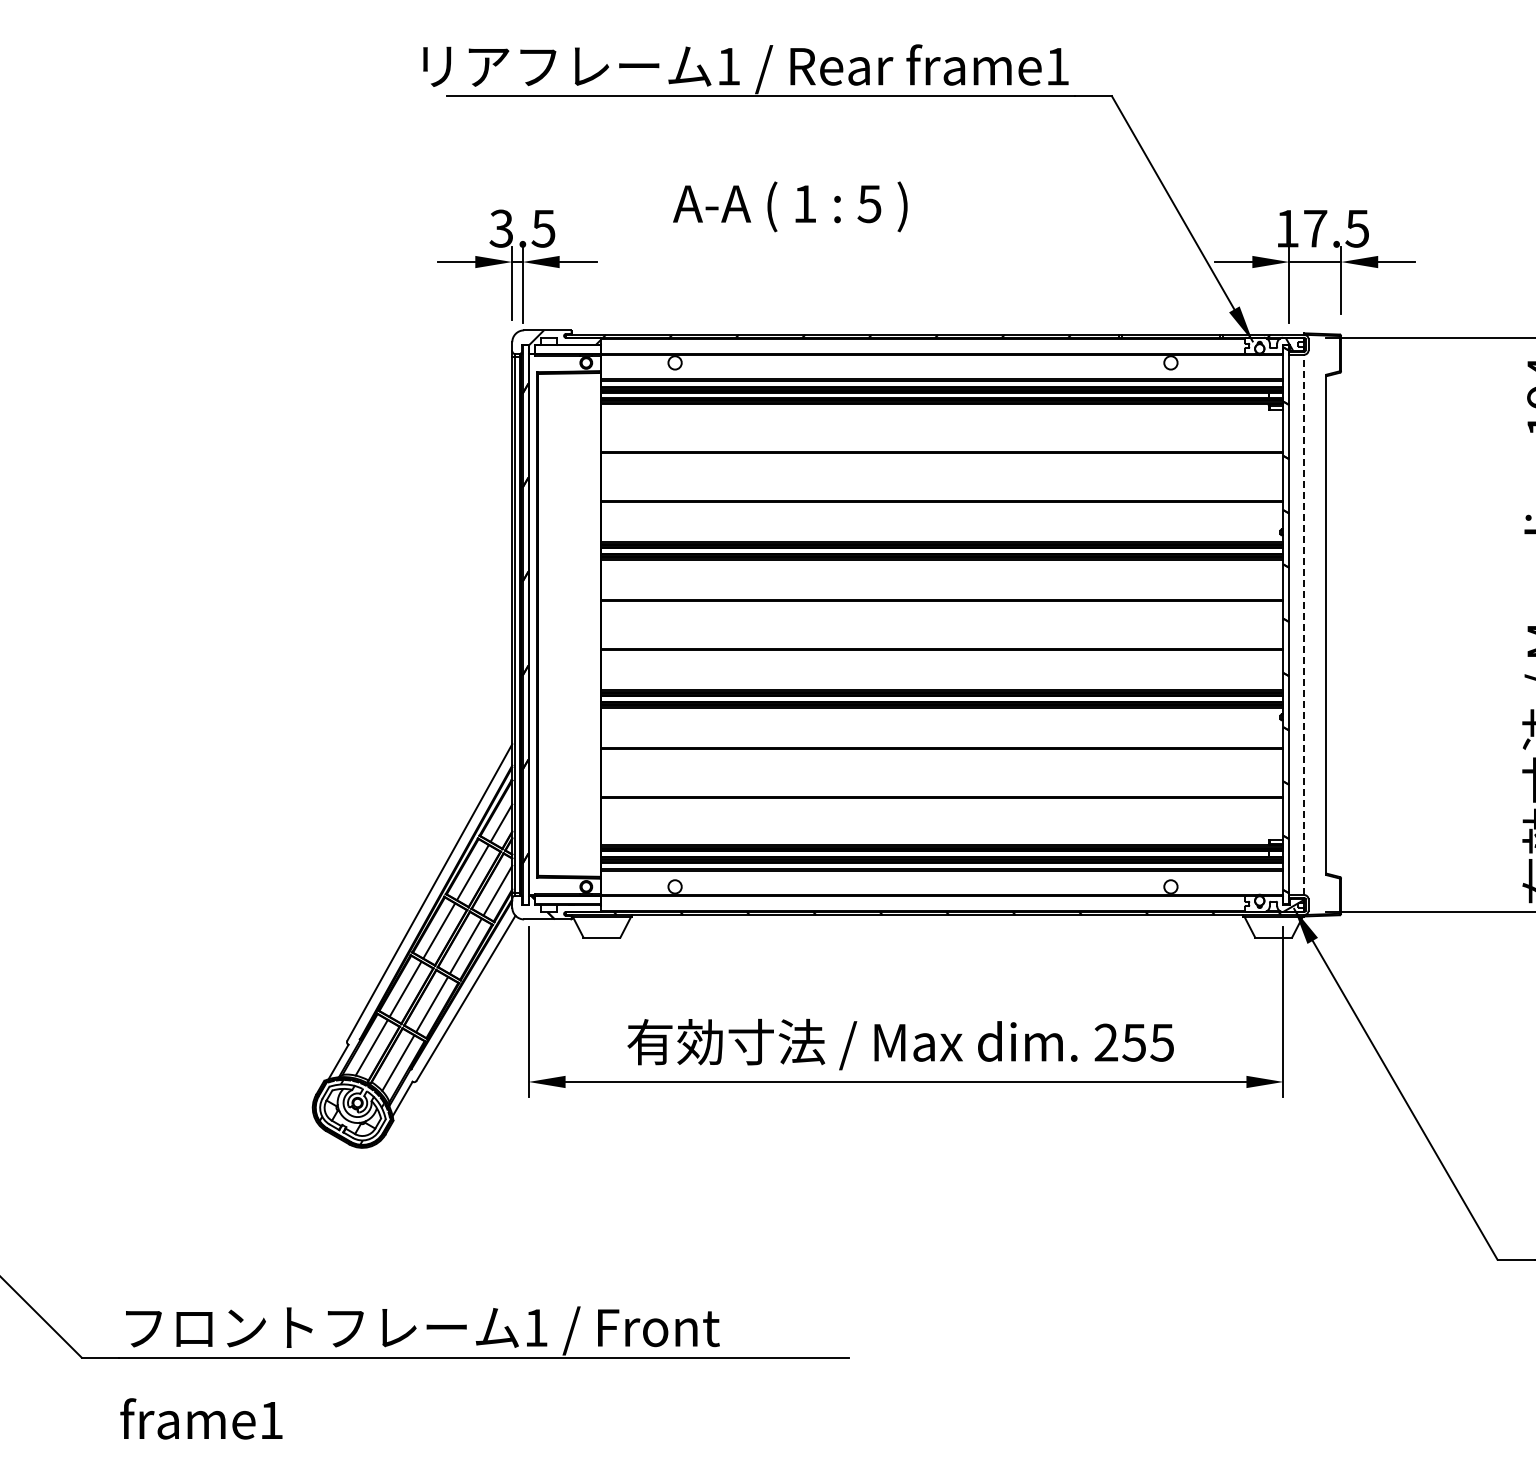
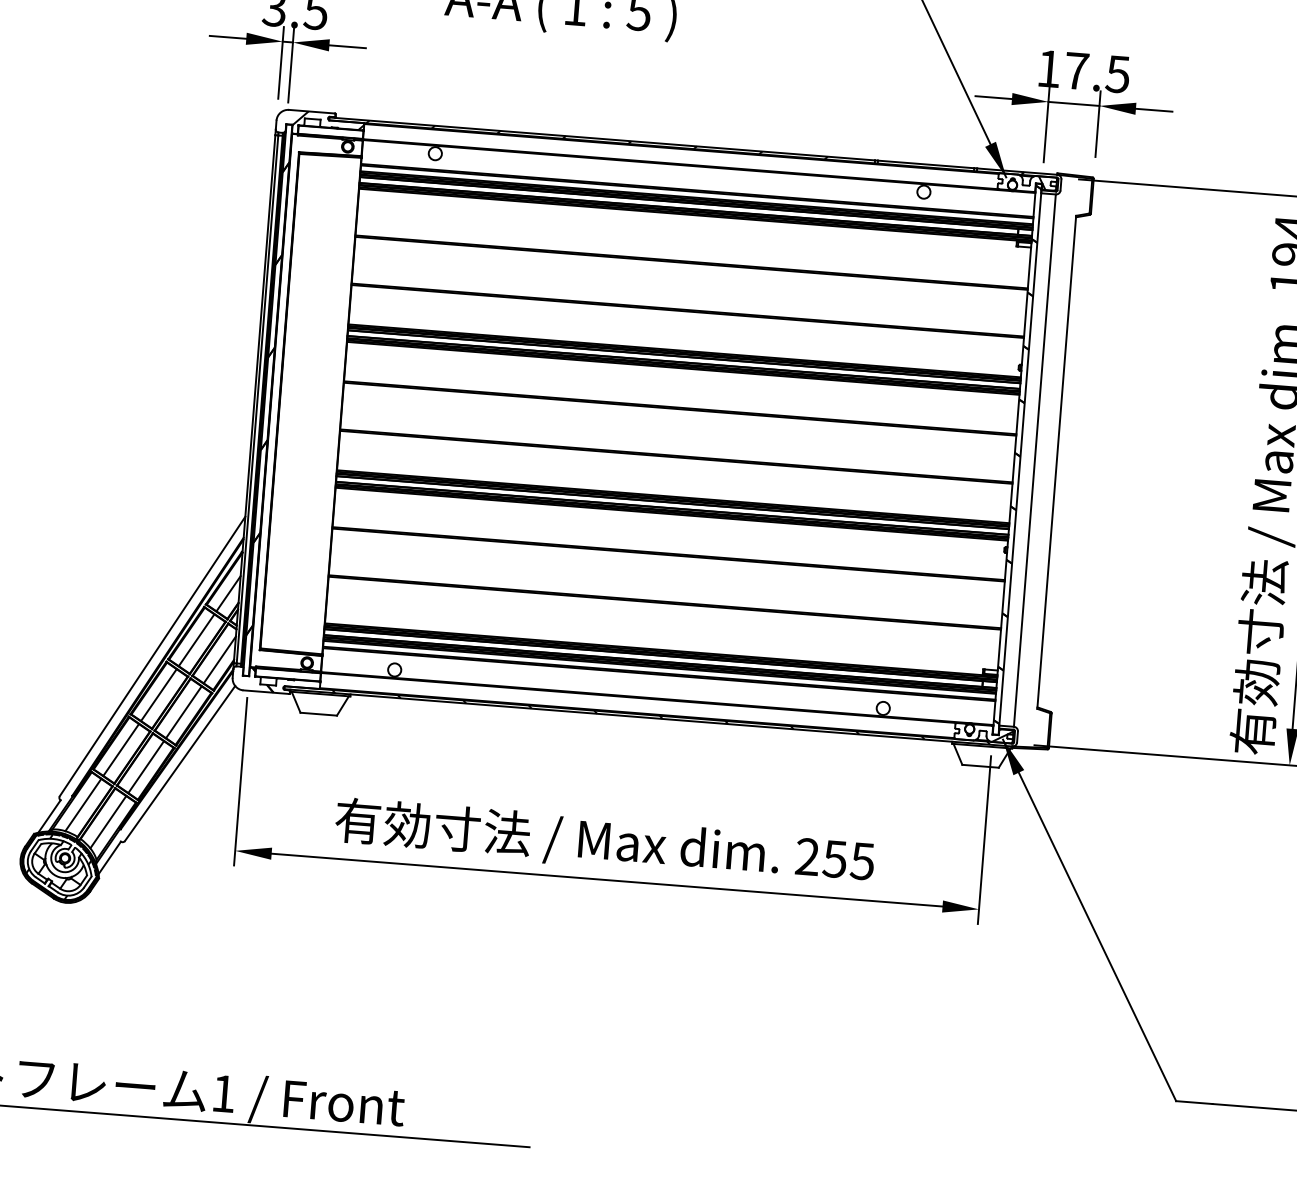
line: (1304, 624) -> (1035, 460), dashed -> solid

